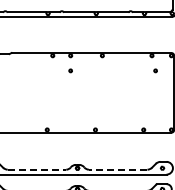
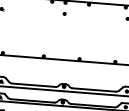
line: (37, 169) -> (34, 85), dashed -> solid
line: (117, 169) -> (93, 89), dashed -> solid

